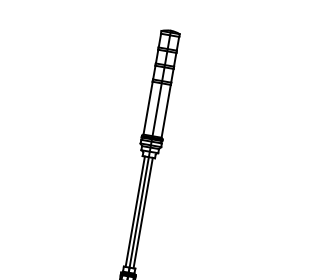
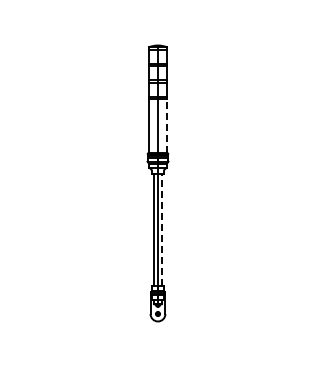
line: (166, 111) -> (167, 125), solid -> dashed
line: (143, 212) -> (162, 229), solid -> dashed

